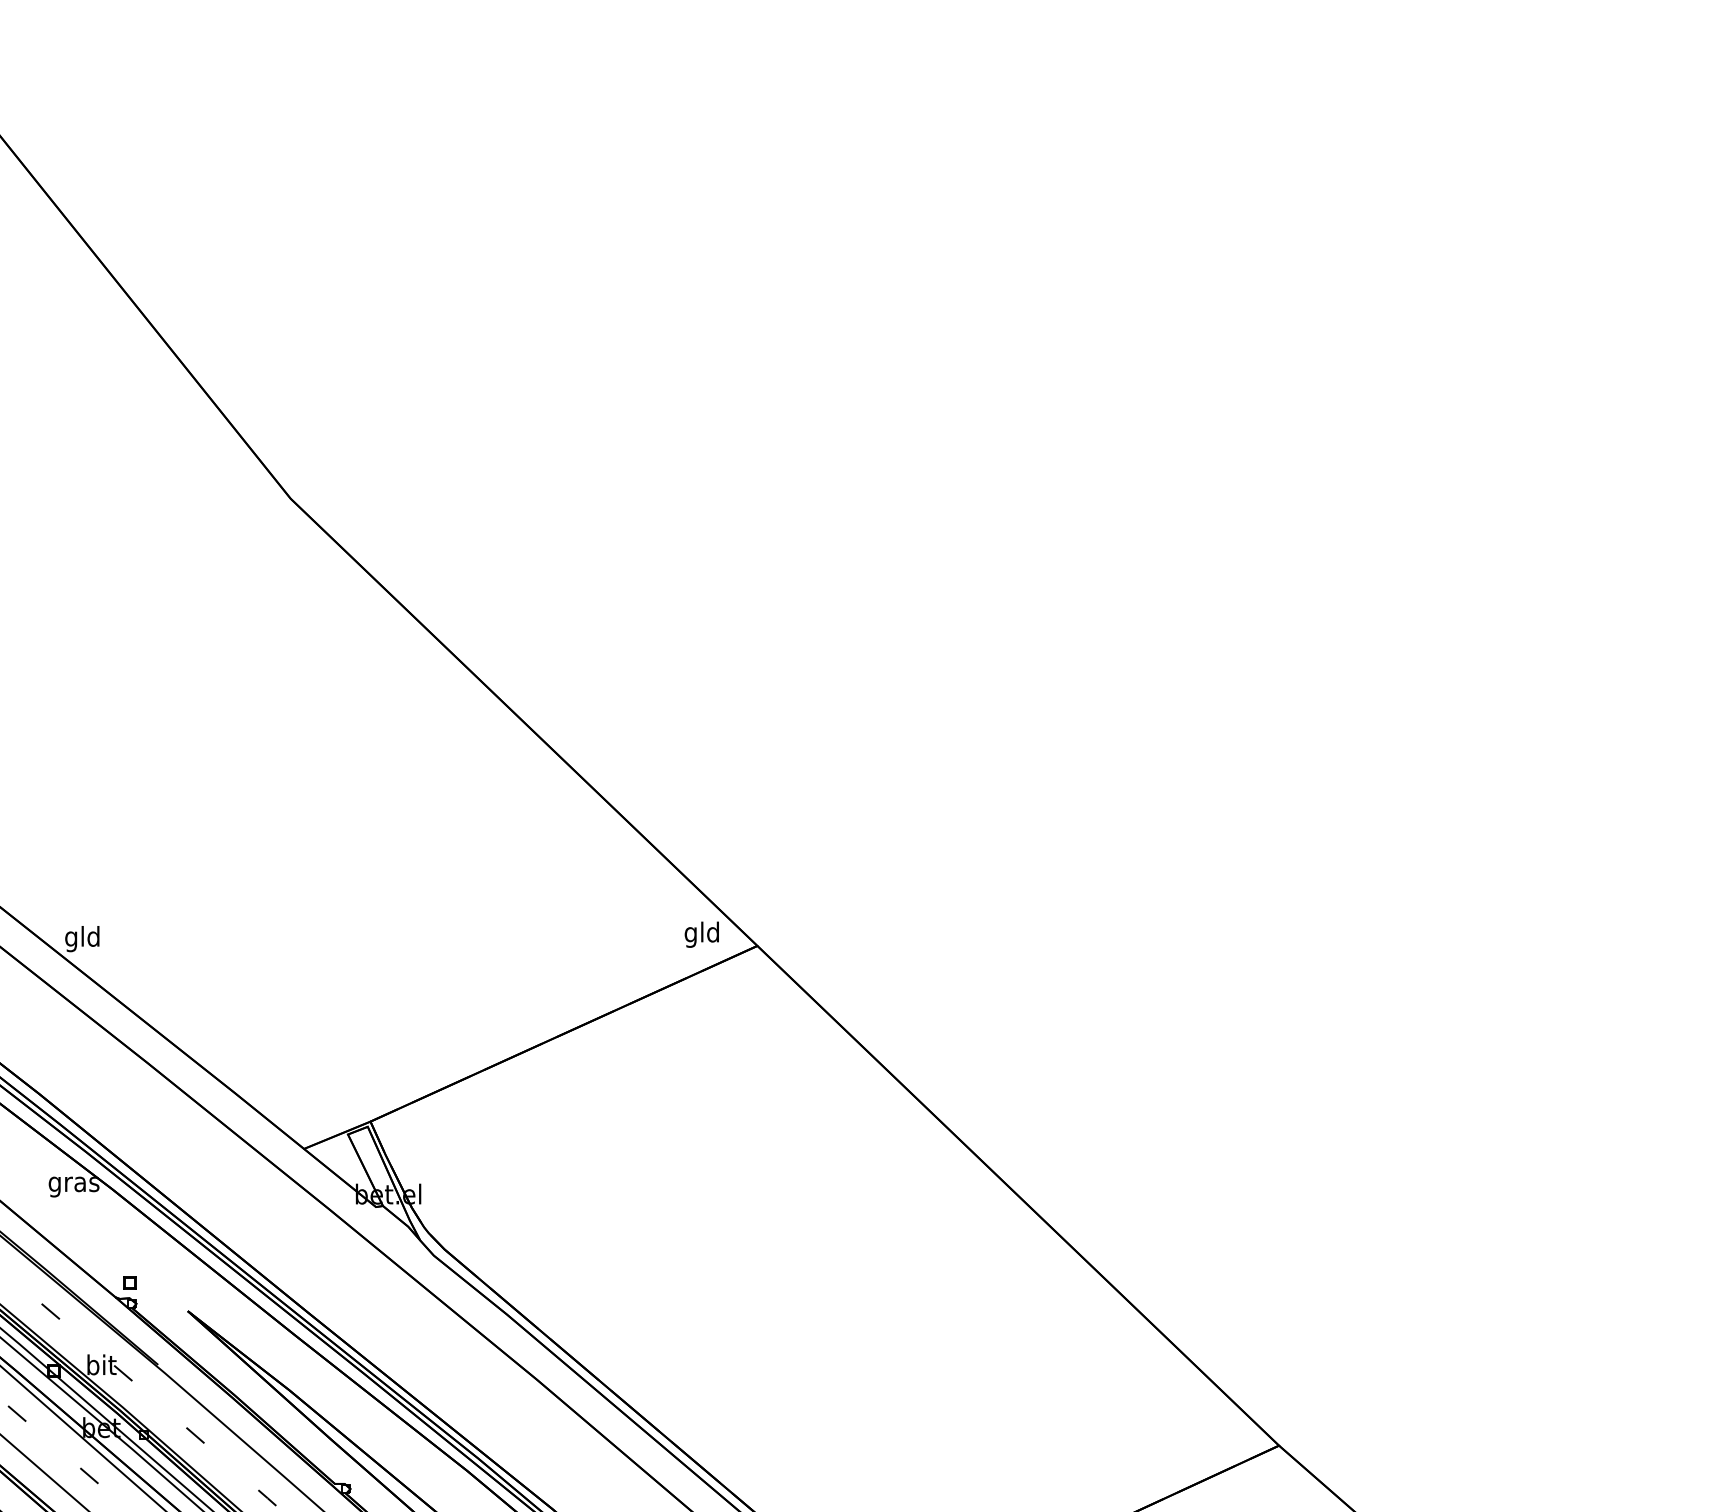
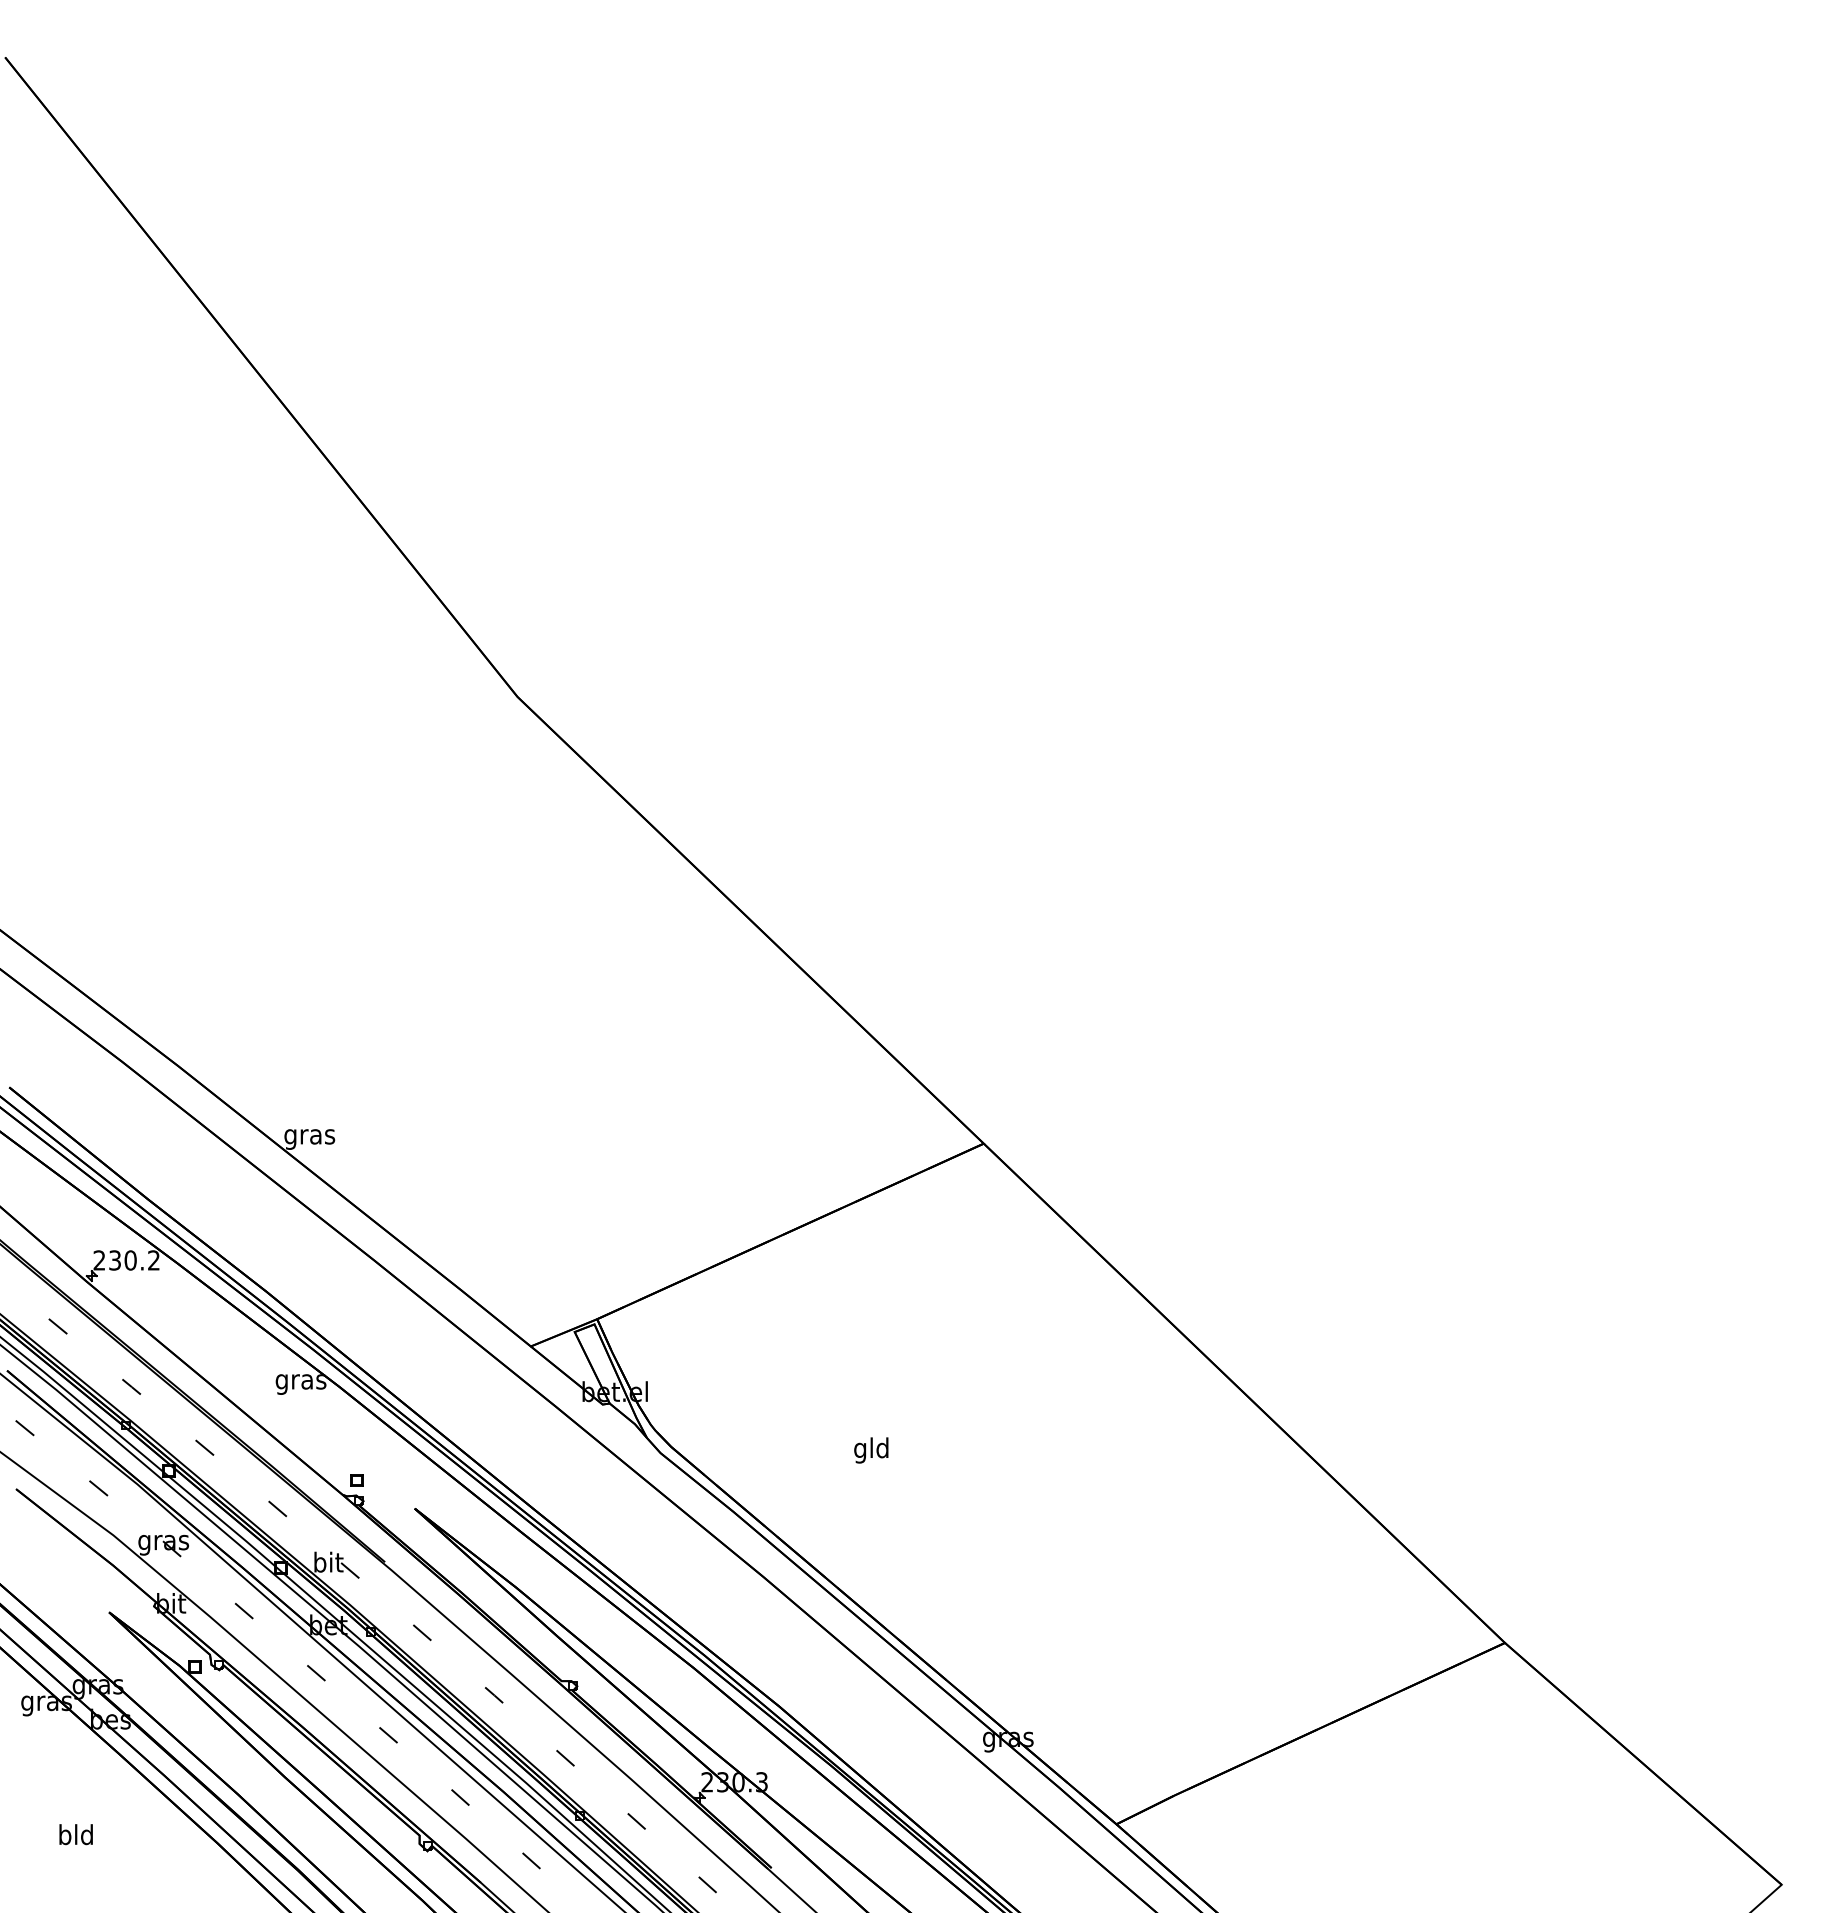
text: (702, 934) -> (871, 1450), moved
text: (82, 938) -> (309, 1136), gld -> gras

